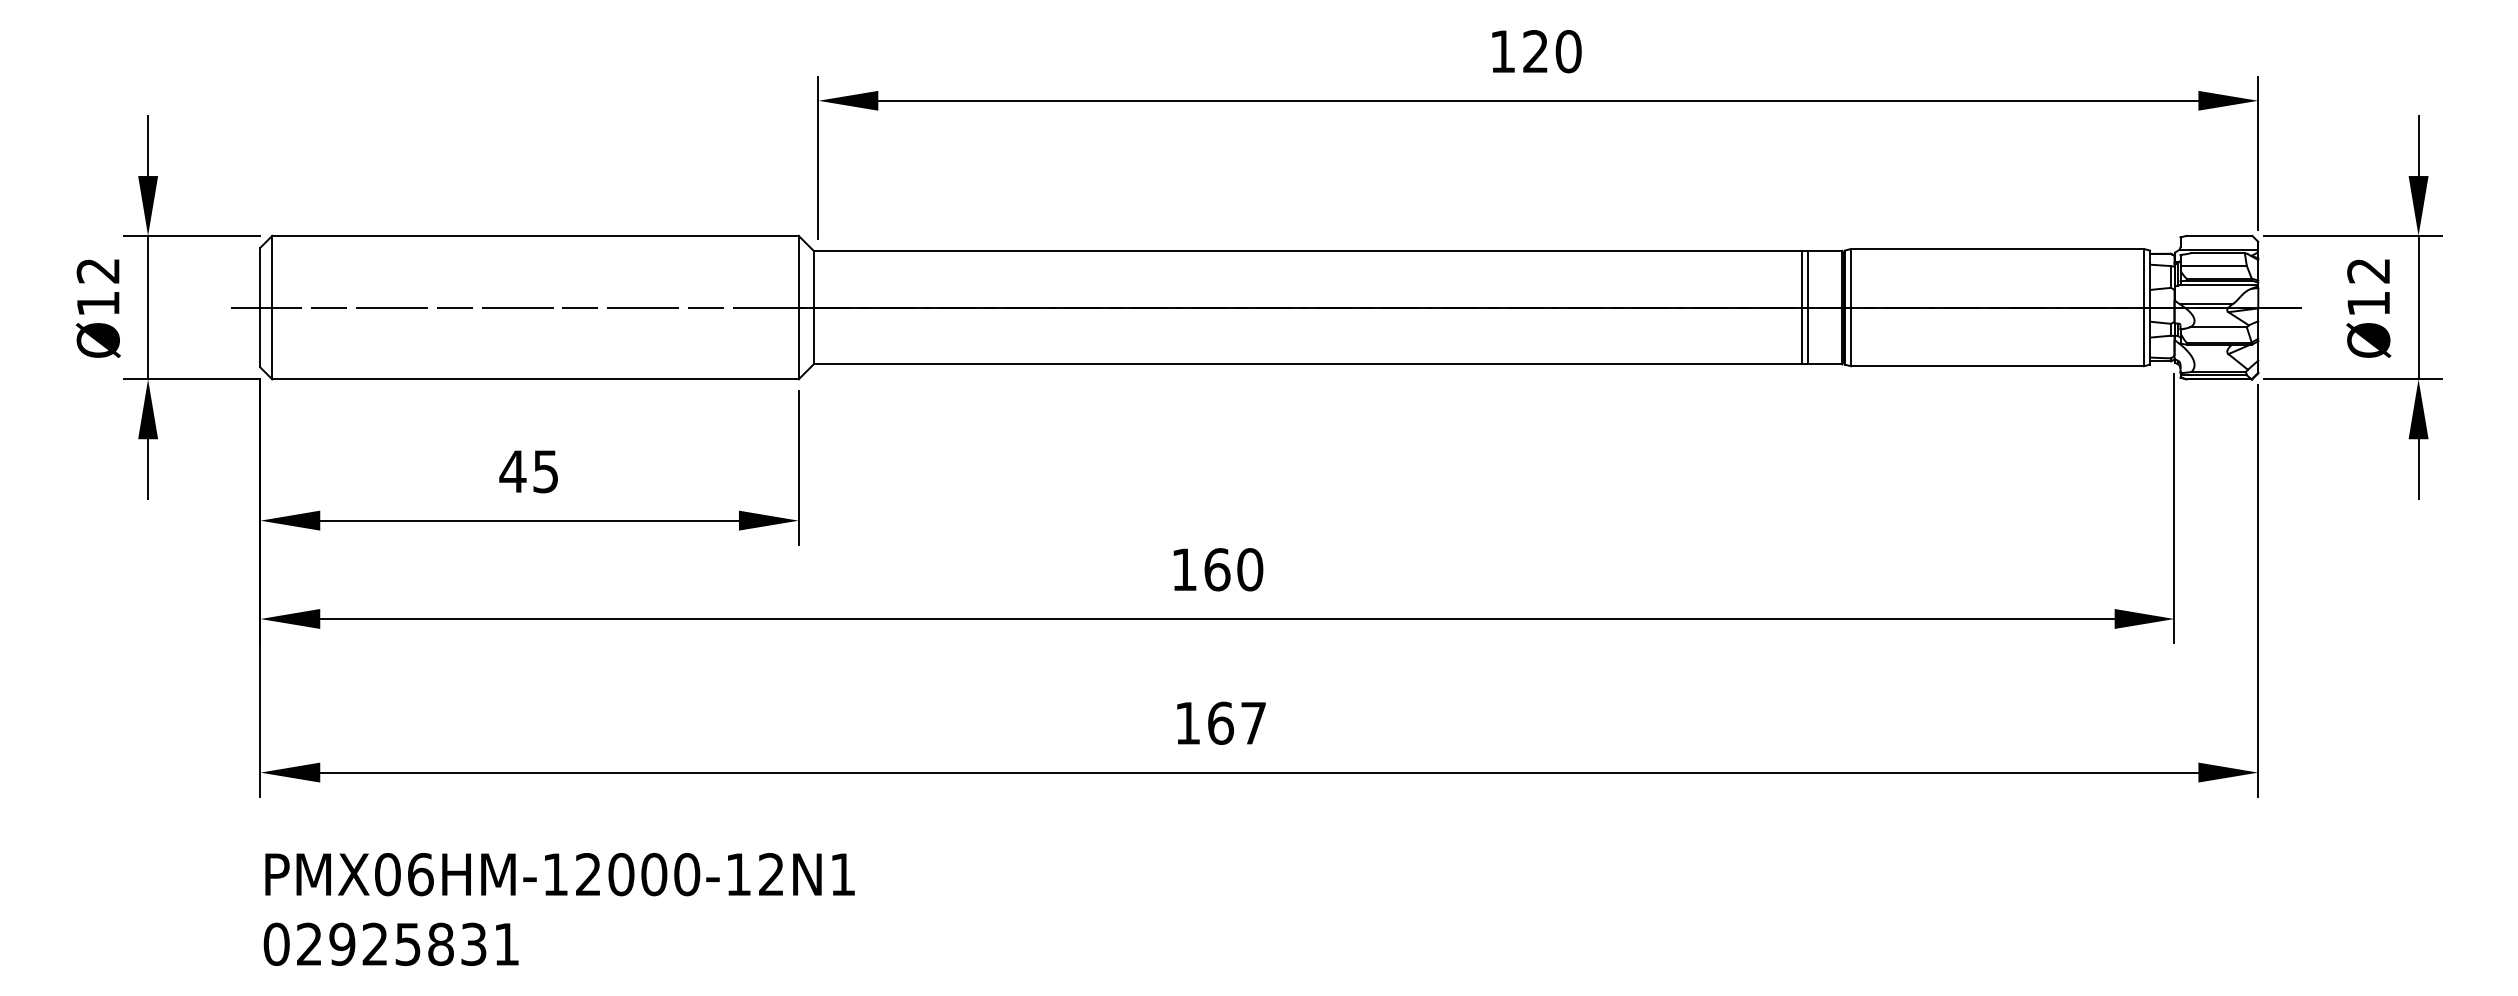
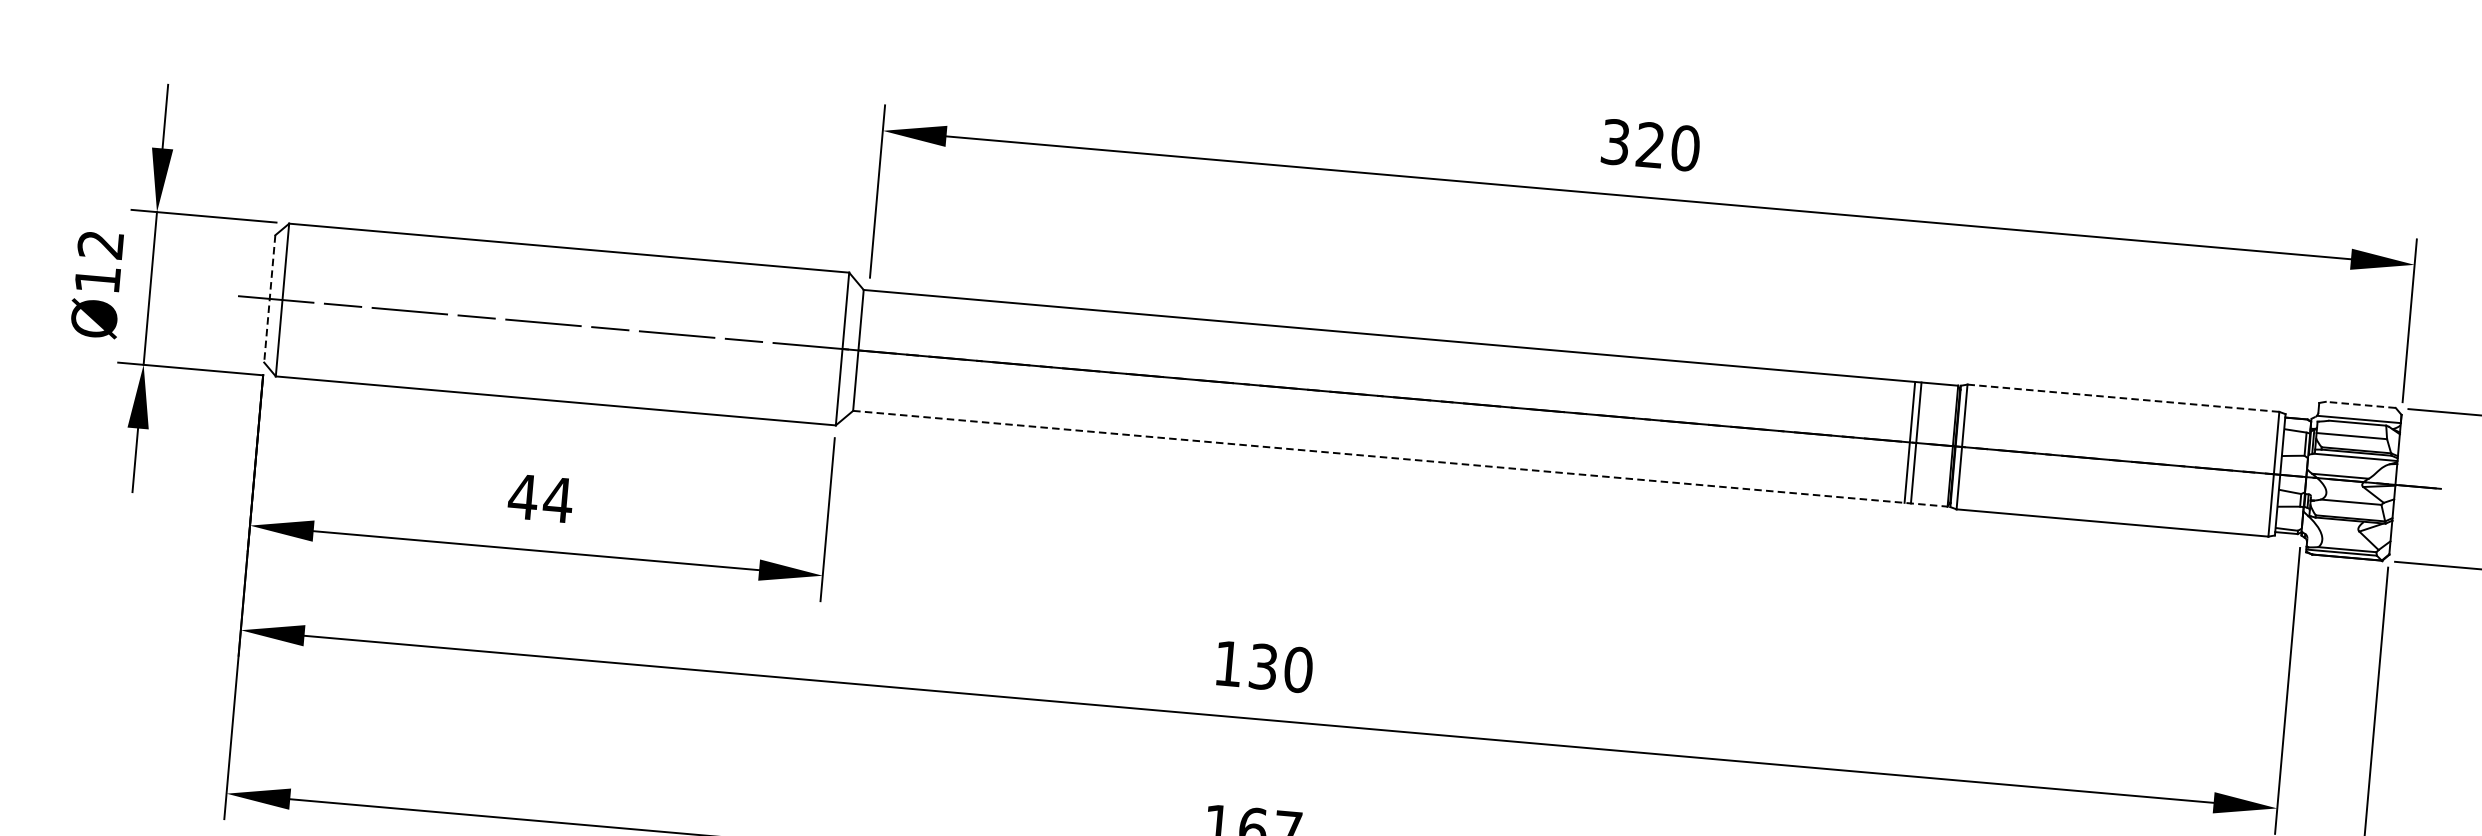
text: (1502, 51) -> (1615, 142), 120 -> 320
line: (2219, 235) -> (2360, 404), solid -> dashed
line: (1997, 249) -> (2123, 398), solid -> dashed
line: (260, 307) -> (269, 298), solid -> dashed
line: (1328, 364) -> (1400, 458), solid -> dashed
text: (545, 471) -> (557, 499), 45 -> 44
text: (1217, 569) -> (1263, 666), 160 -> 130

